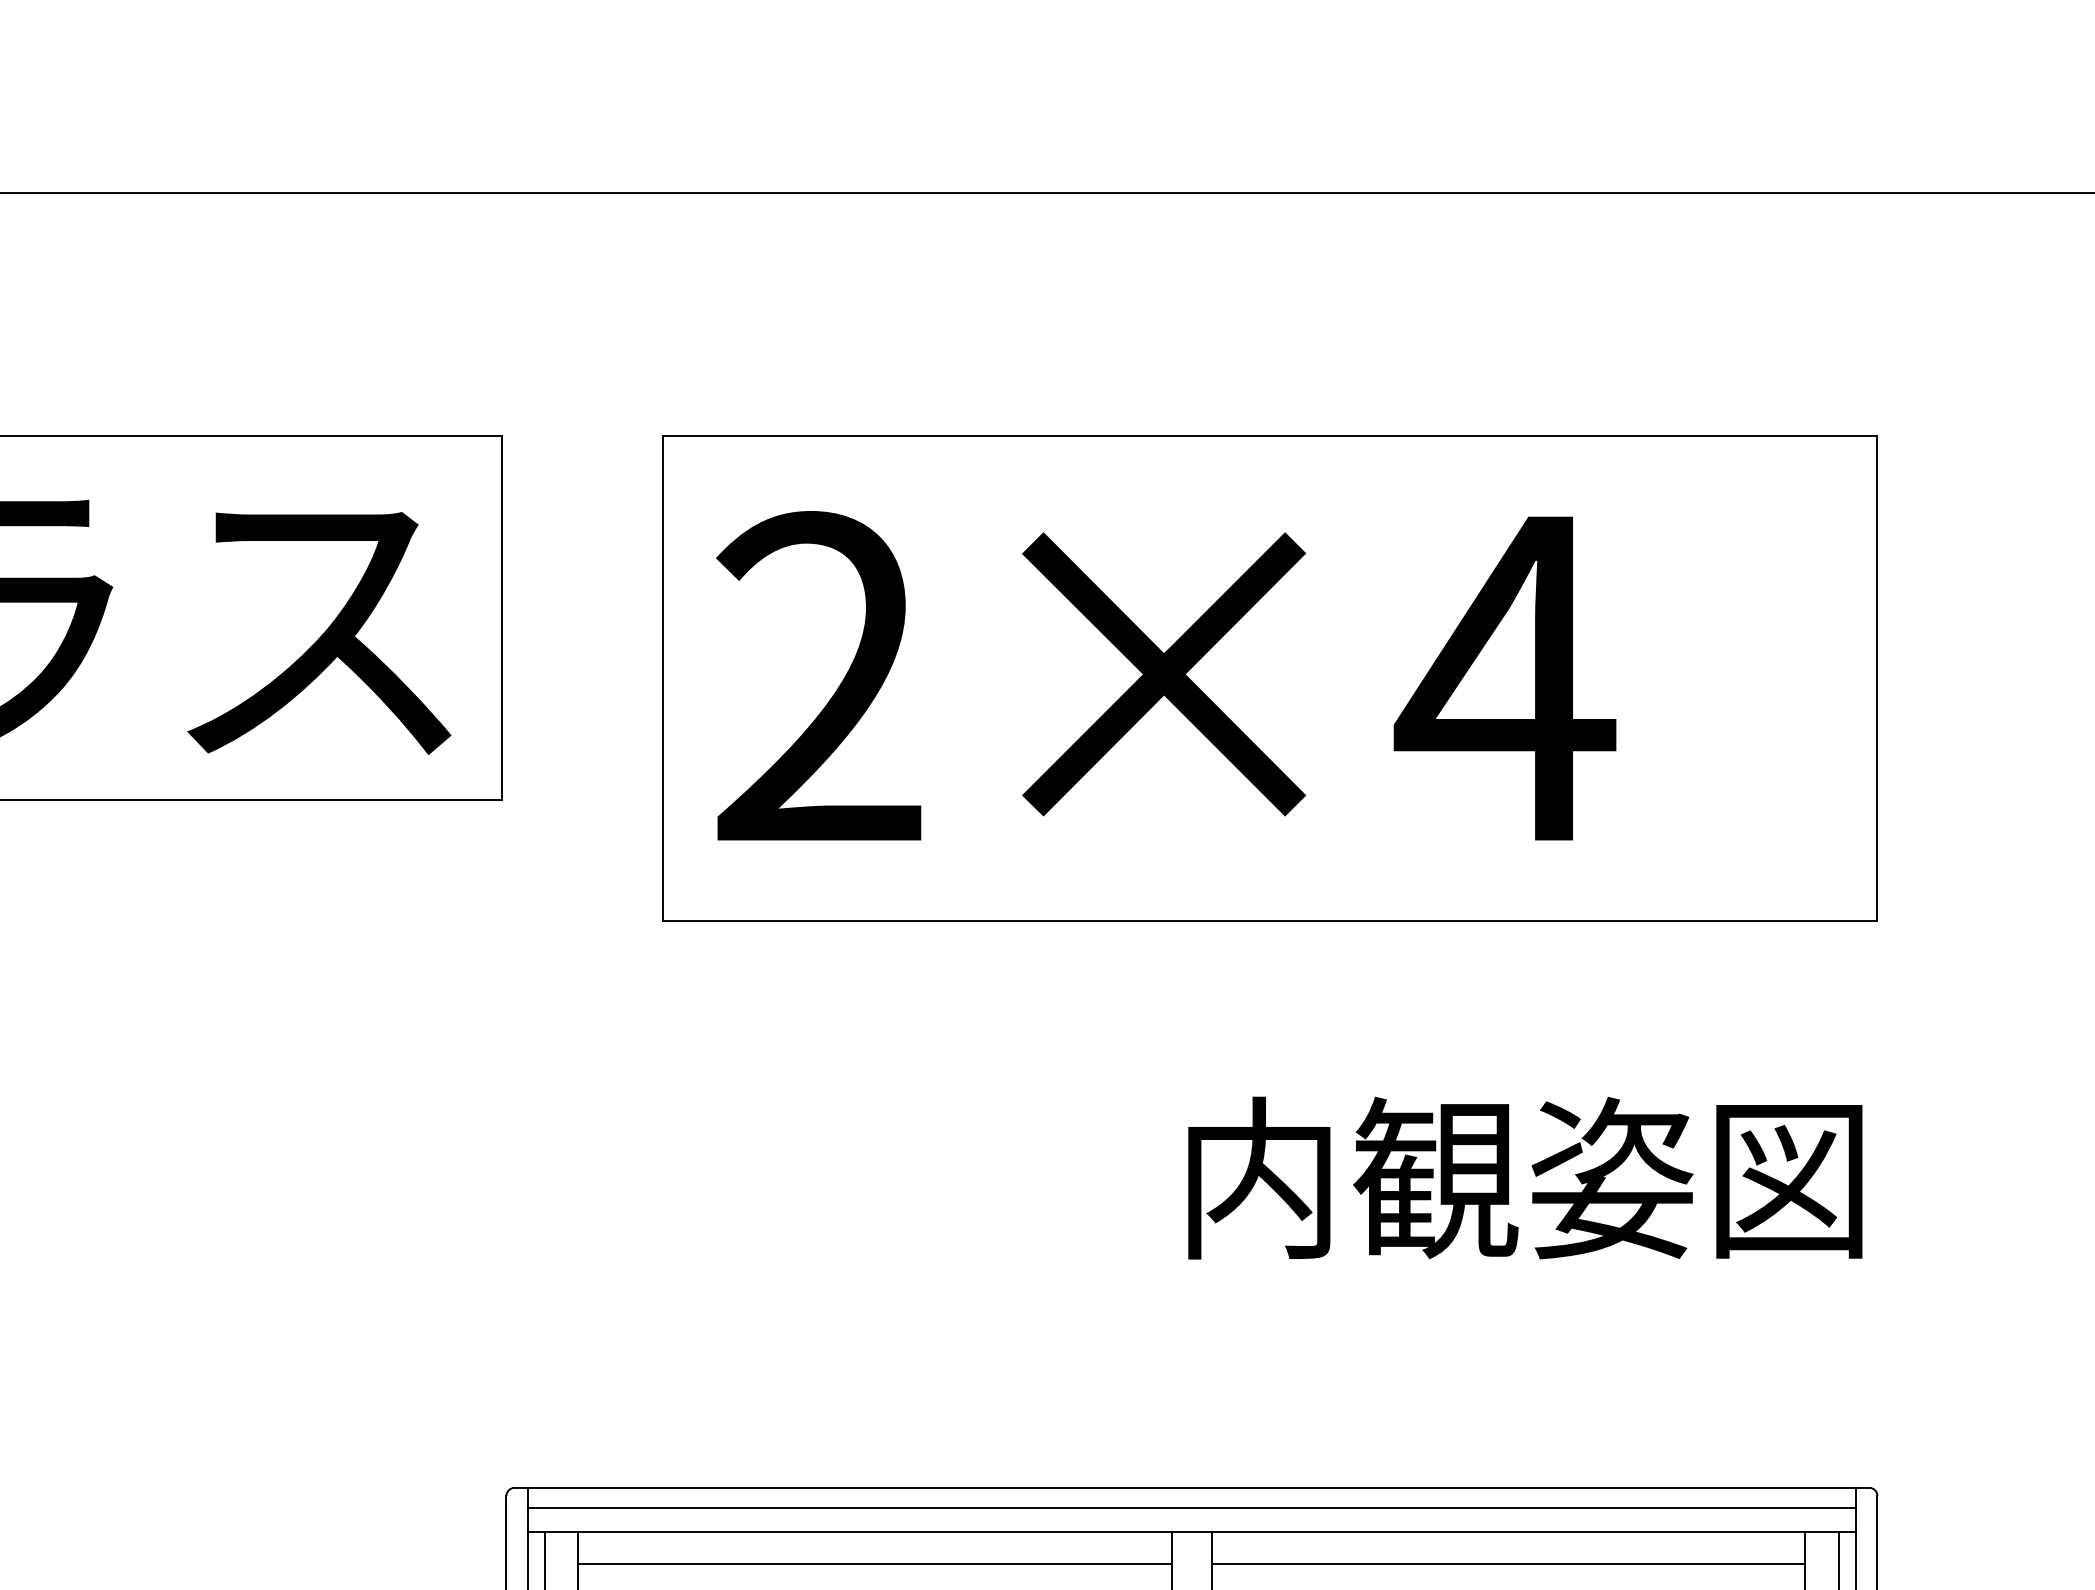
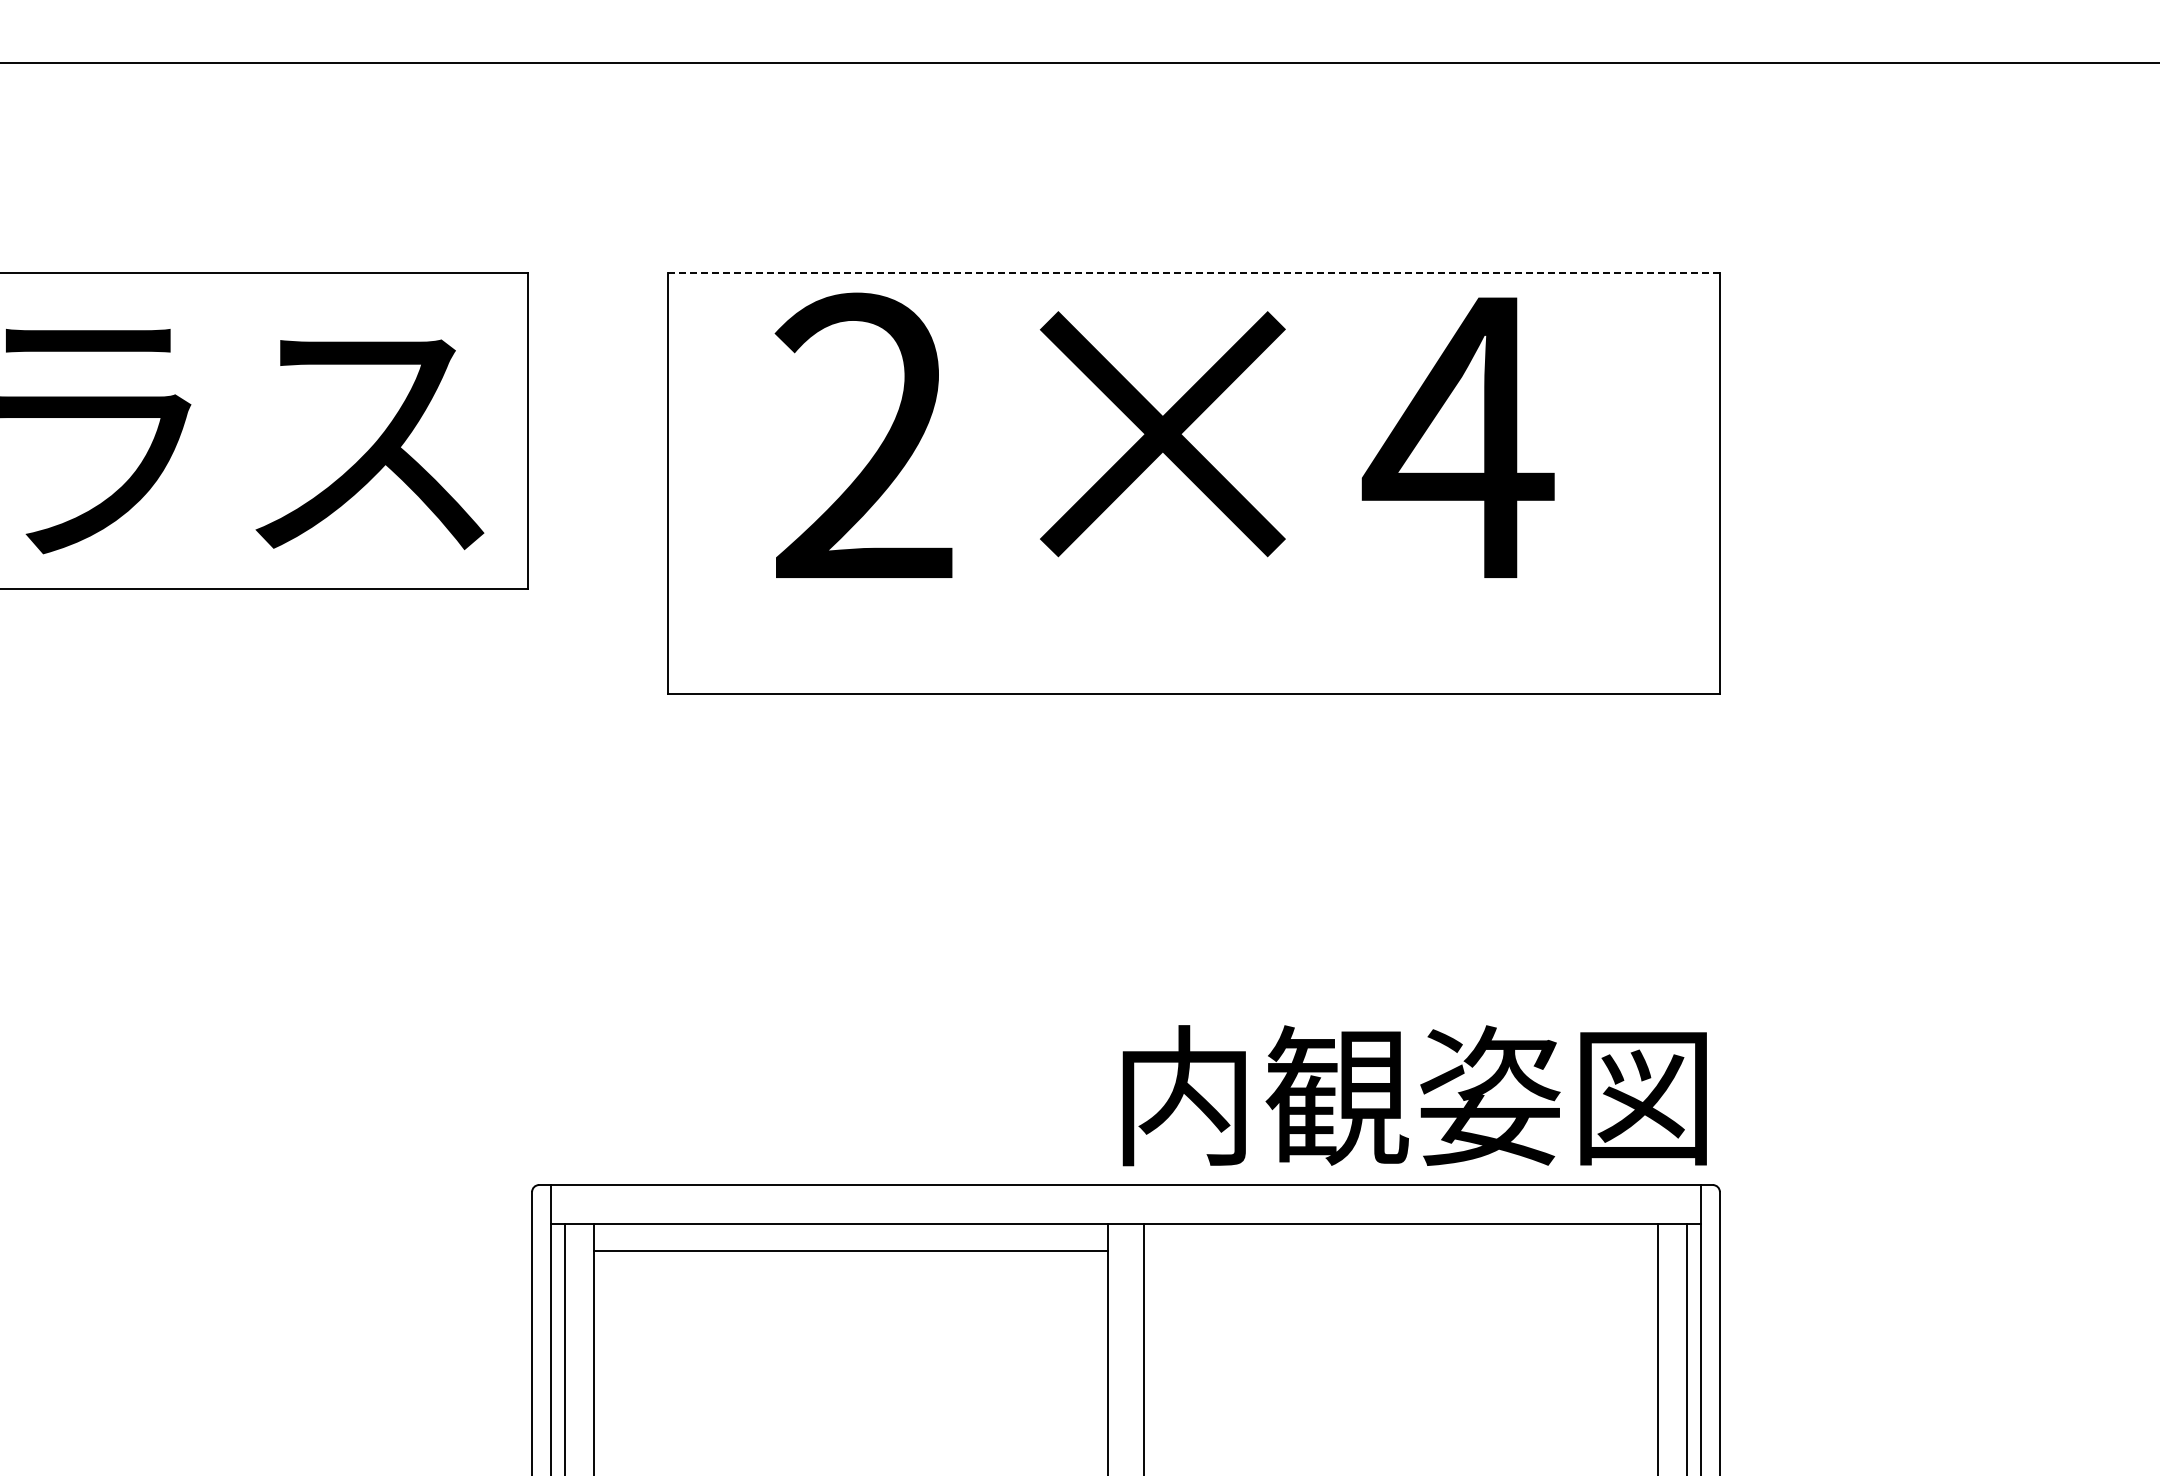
line: (1271, 435) -> (1194, 273), solid -> dashed
text: (1165, 674) -> (1164, 434), moved
text: (1524, 1177) -> (1414, 1095), moved
line: (1191, 1508) -> (1125, 1202), removed
line: (1508, 1563) -> (1400, 1250), removed

